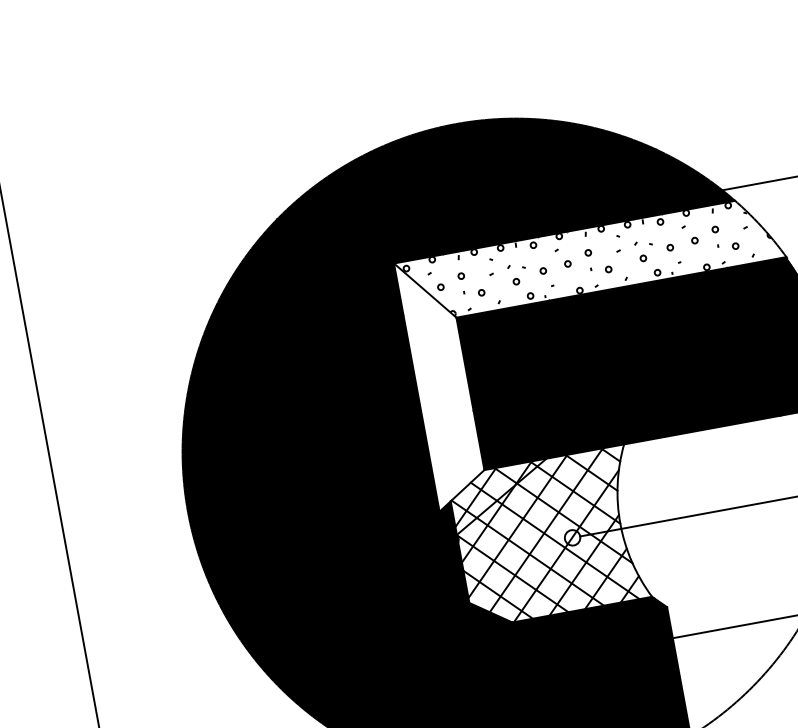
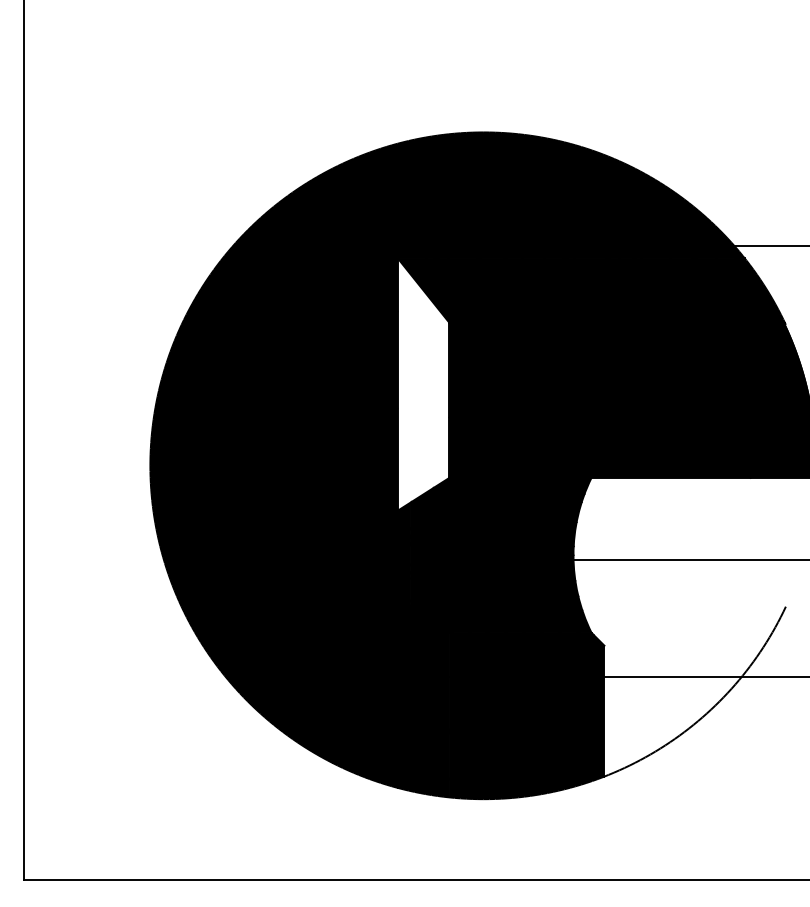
fill: (589, 260) -> (590, 290), added
fill: (548, 536) -> (500, 554), added

